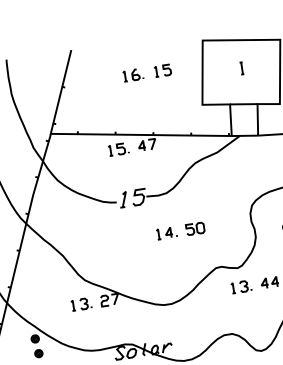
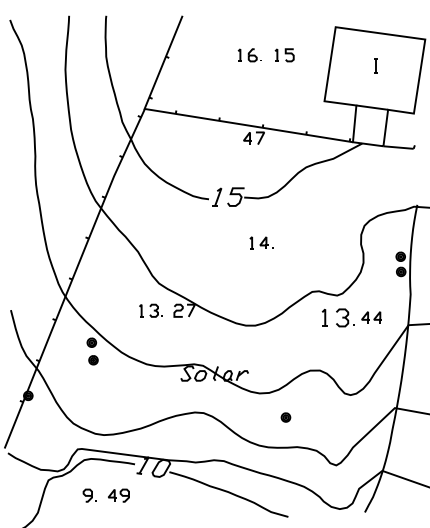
part: (118, 149) -> (220, 138), removed
part: (195, 229) -> (295, 243), removed
part: (241, 286) -> (338, 317), size x1.4

